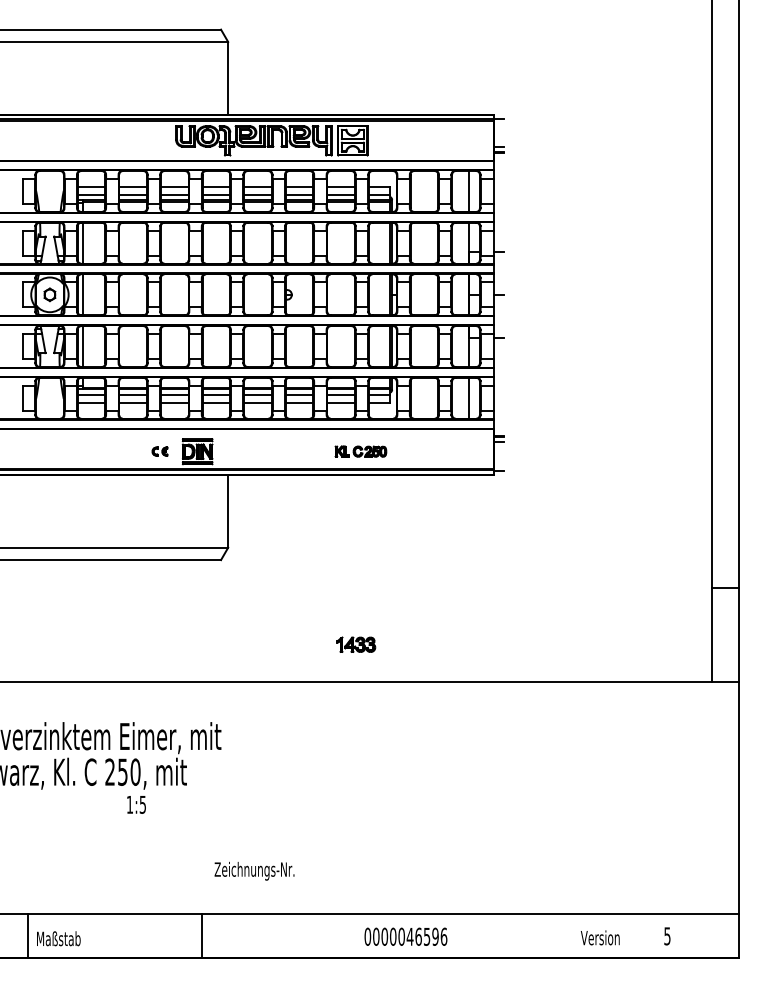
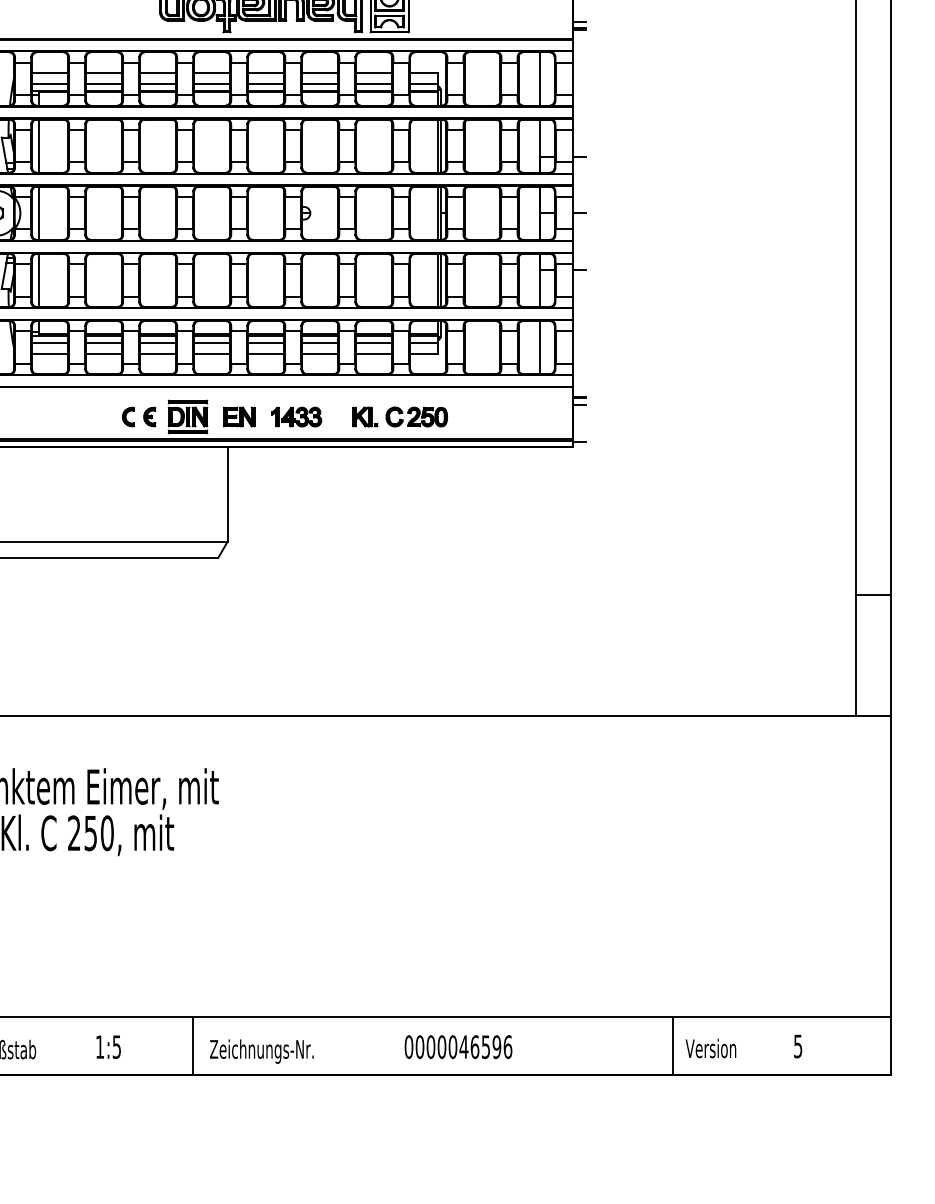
part: (159, 451) -> (138, 416), size x1.67
part: (236, 451) -> (238, 416), added
part: (360, 451) -> (399, 416), size x1.43
part: (356, 644) -> (296, 416), moved
text: (136, 804) -> (108, 1046), moved
text: (254, 870) -> (261, 1050), moved
line: (571, 935) -> (673, 1045), added

